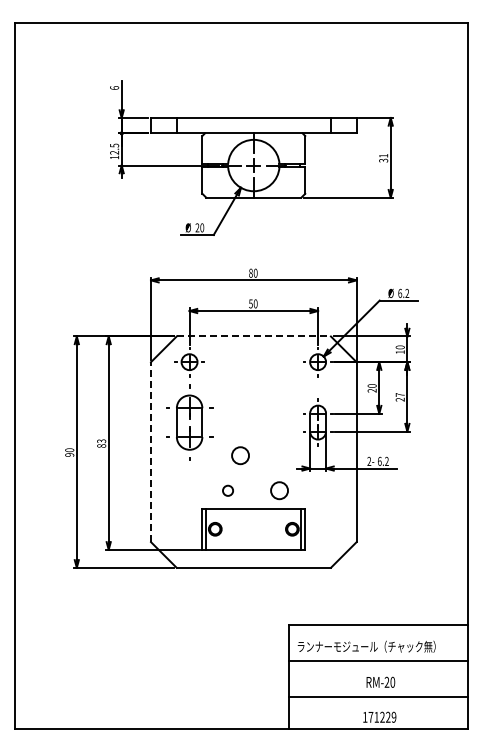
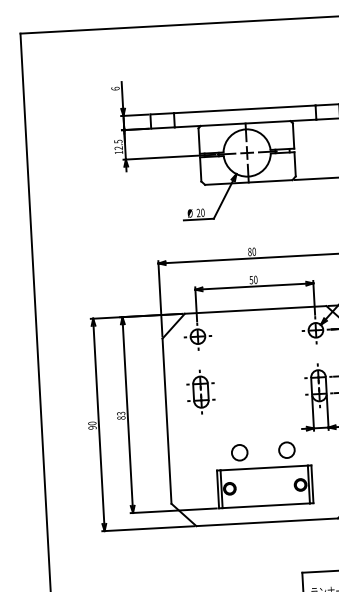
line: (254, 336) -> (256, 309), dashed -> solid
part: (189, 422) -> (200, 392), size x0.62
line: (151, 452) -> (167, 421), dashed -> solid
circle: (240, 455) -> (249, 419), removed
circle: (227, 490) -> (239, 452), size x1.67

